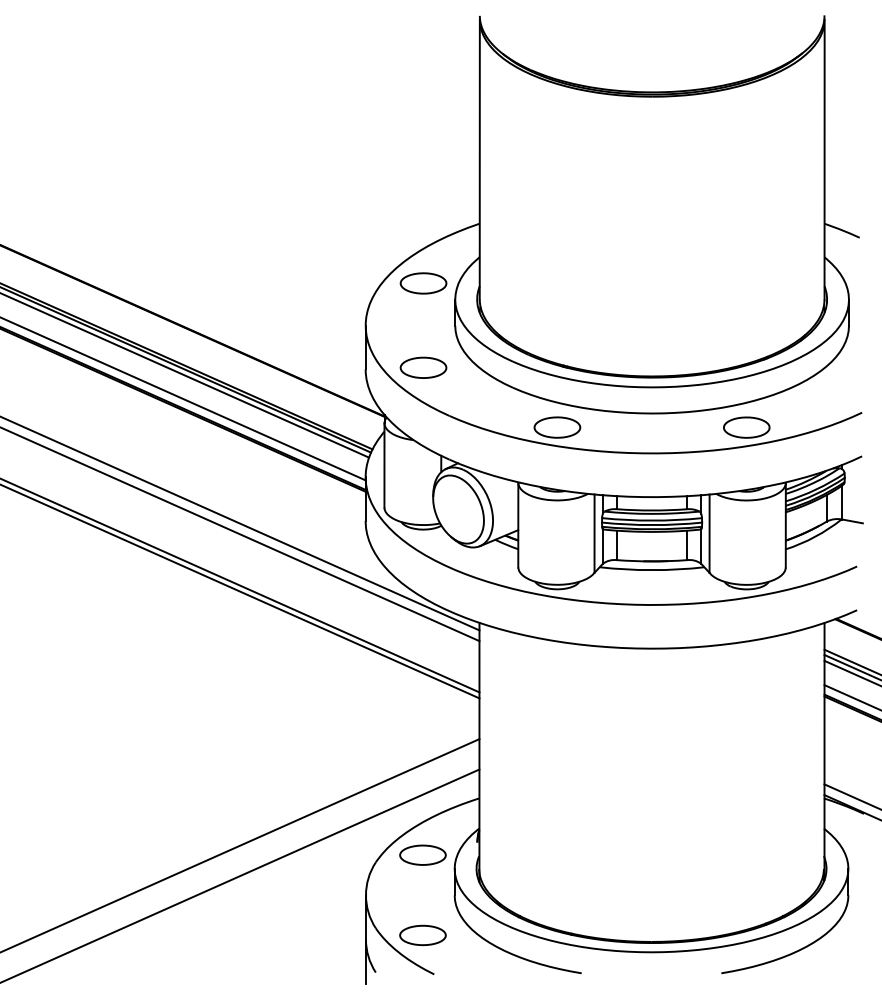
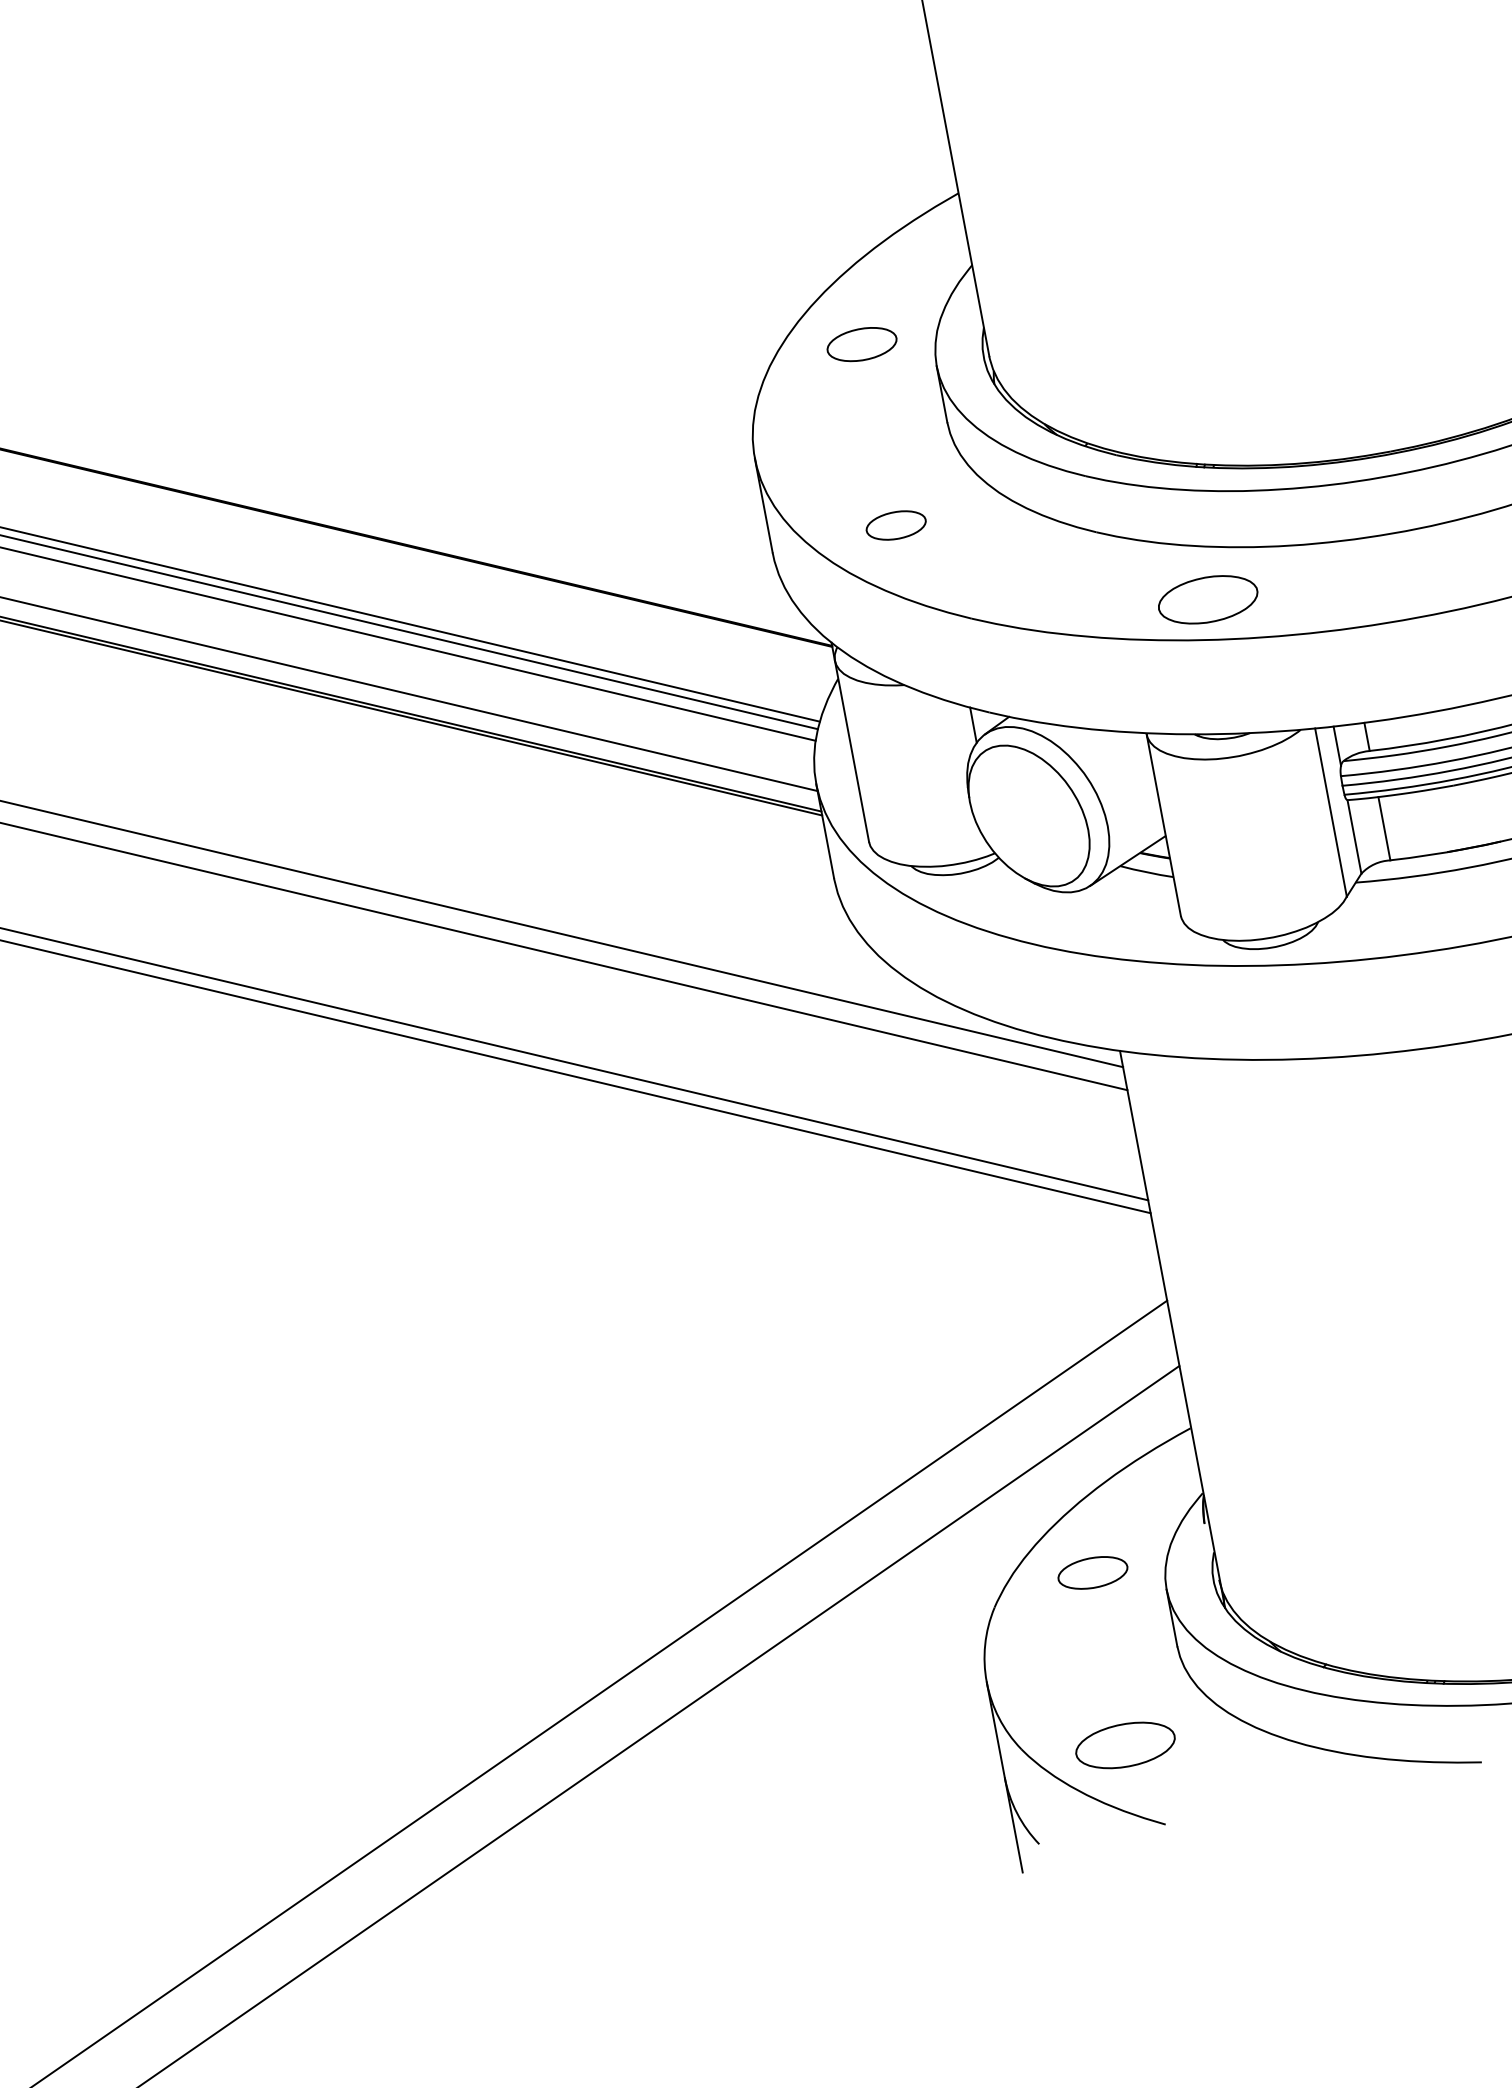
part: (423, 283) -> (861, 344), size x0.7
part: (423, 367) -> (896, 525), size x0.6
part: (422, 854) -> (1091, 1571), size x0.7

